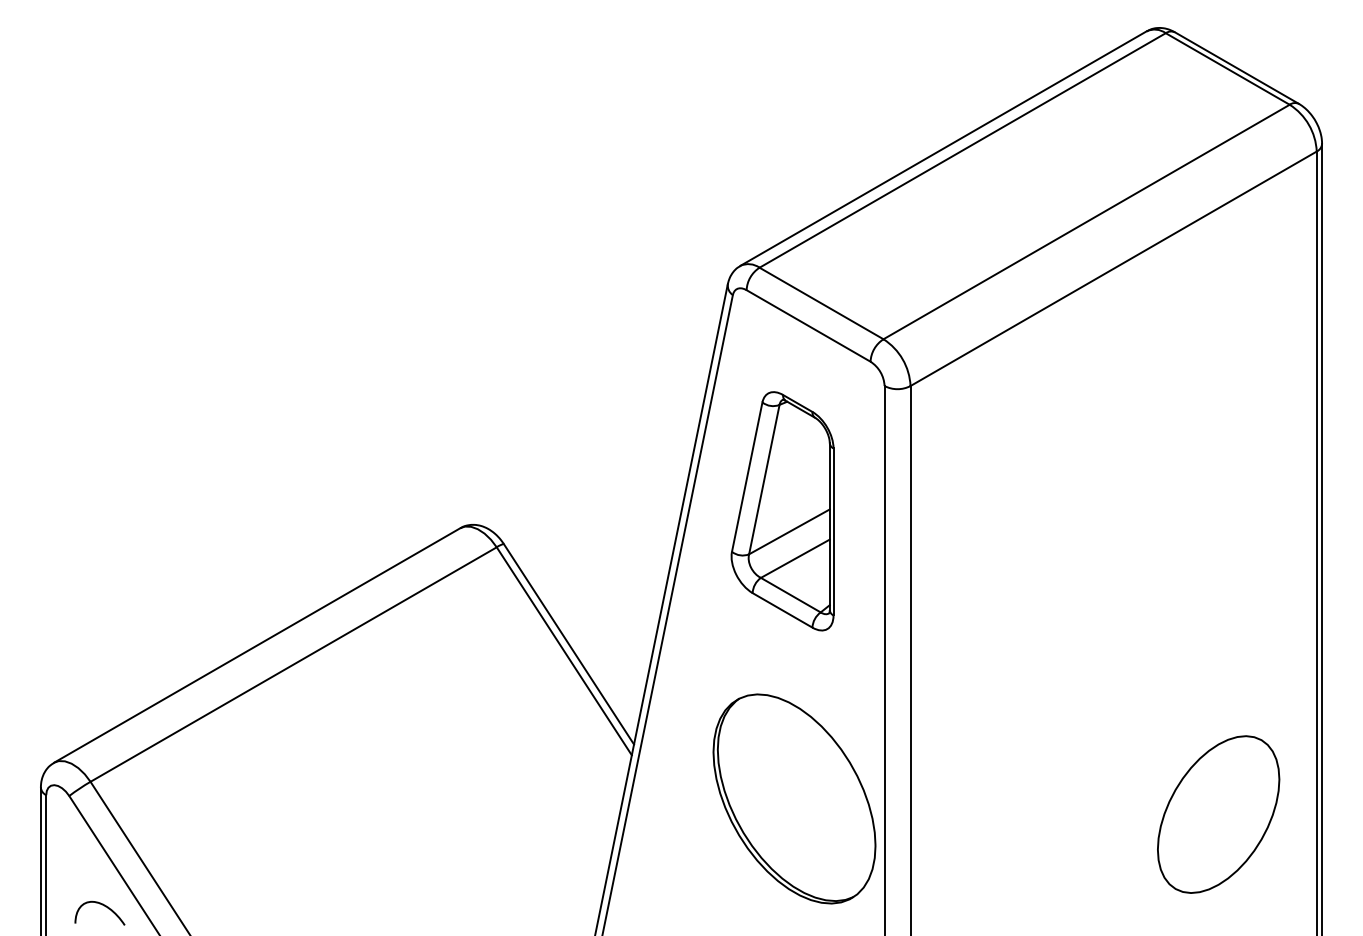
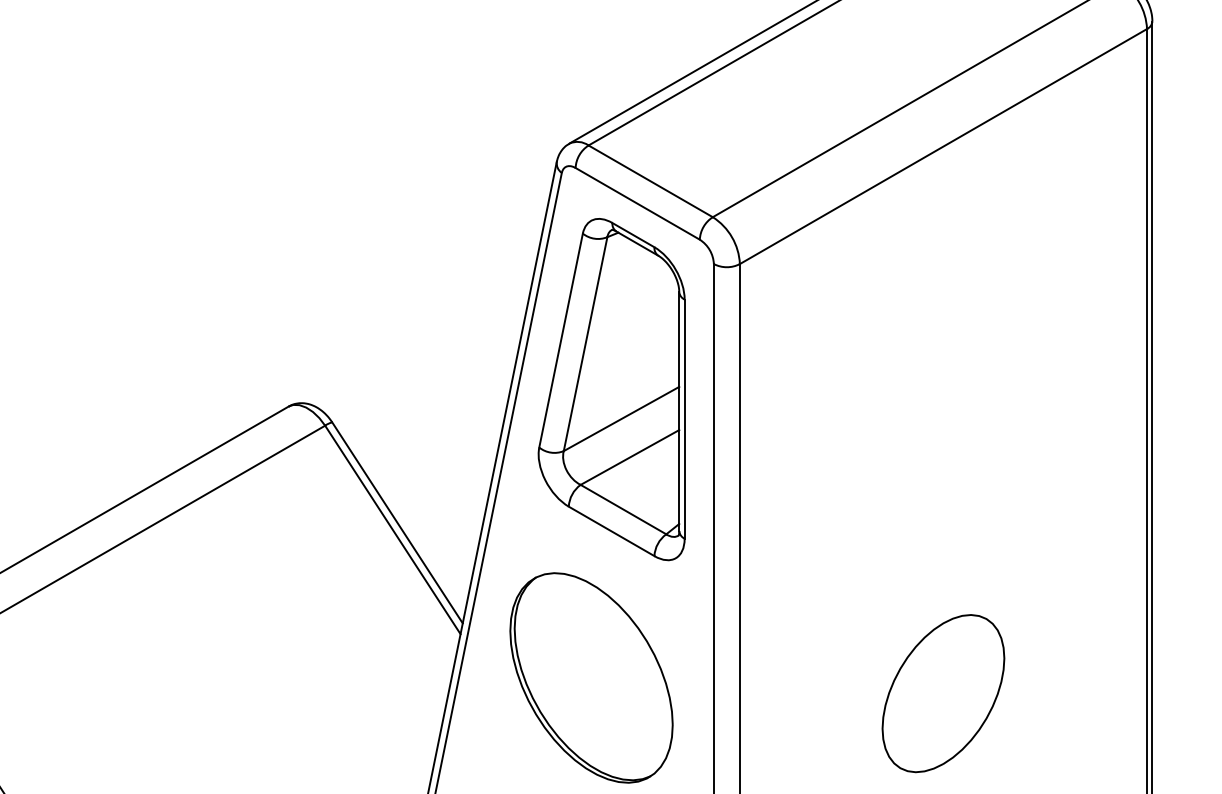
part: (782, 511) -> (611, 389), size x1.43
part: (794, 798) -> (591, 677), moved
part: (1218, 814) -> (943, 693), moved

